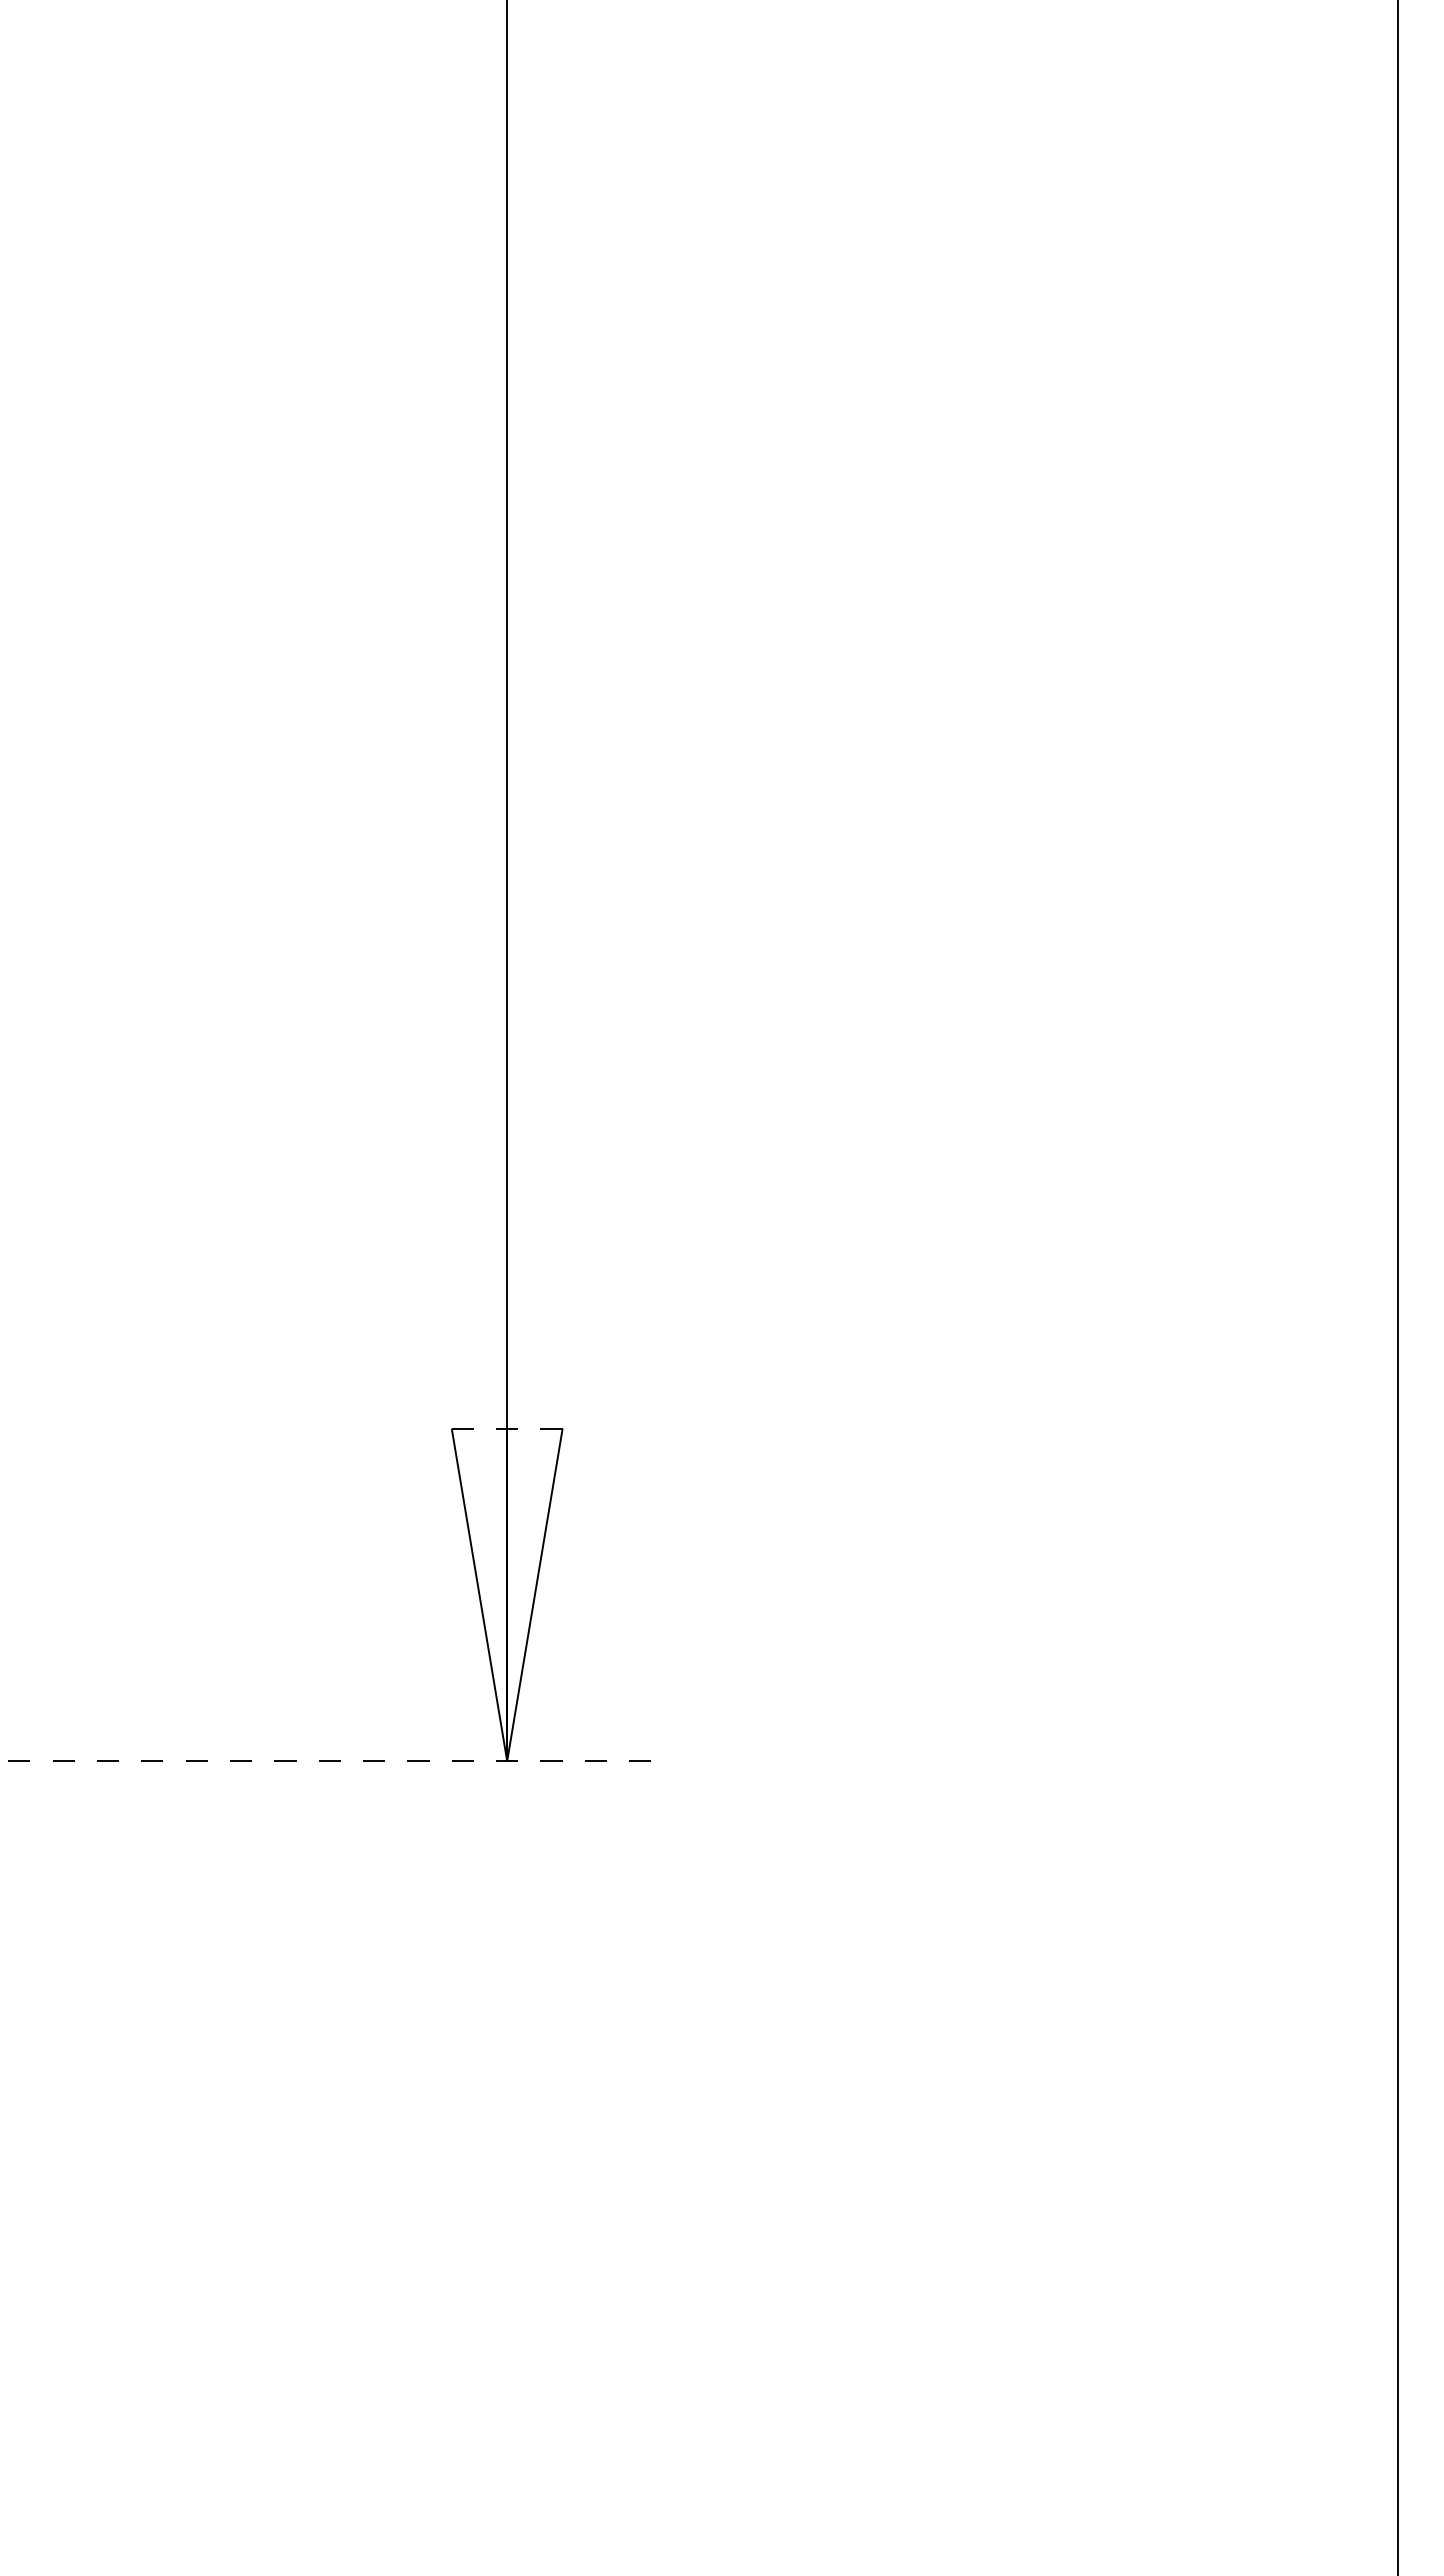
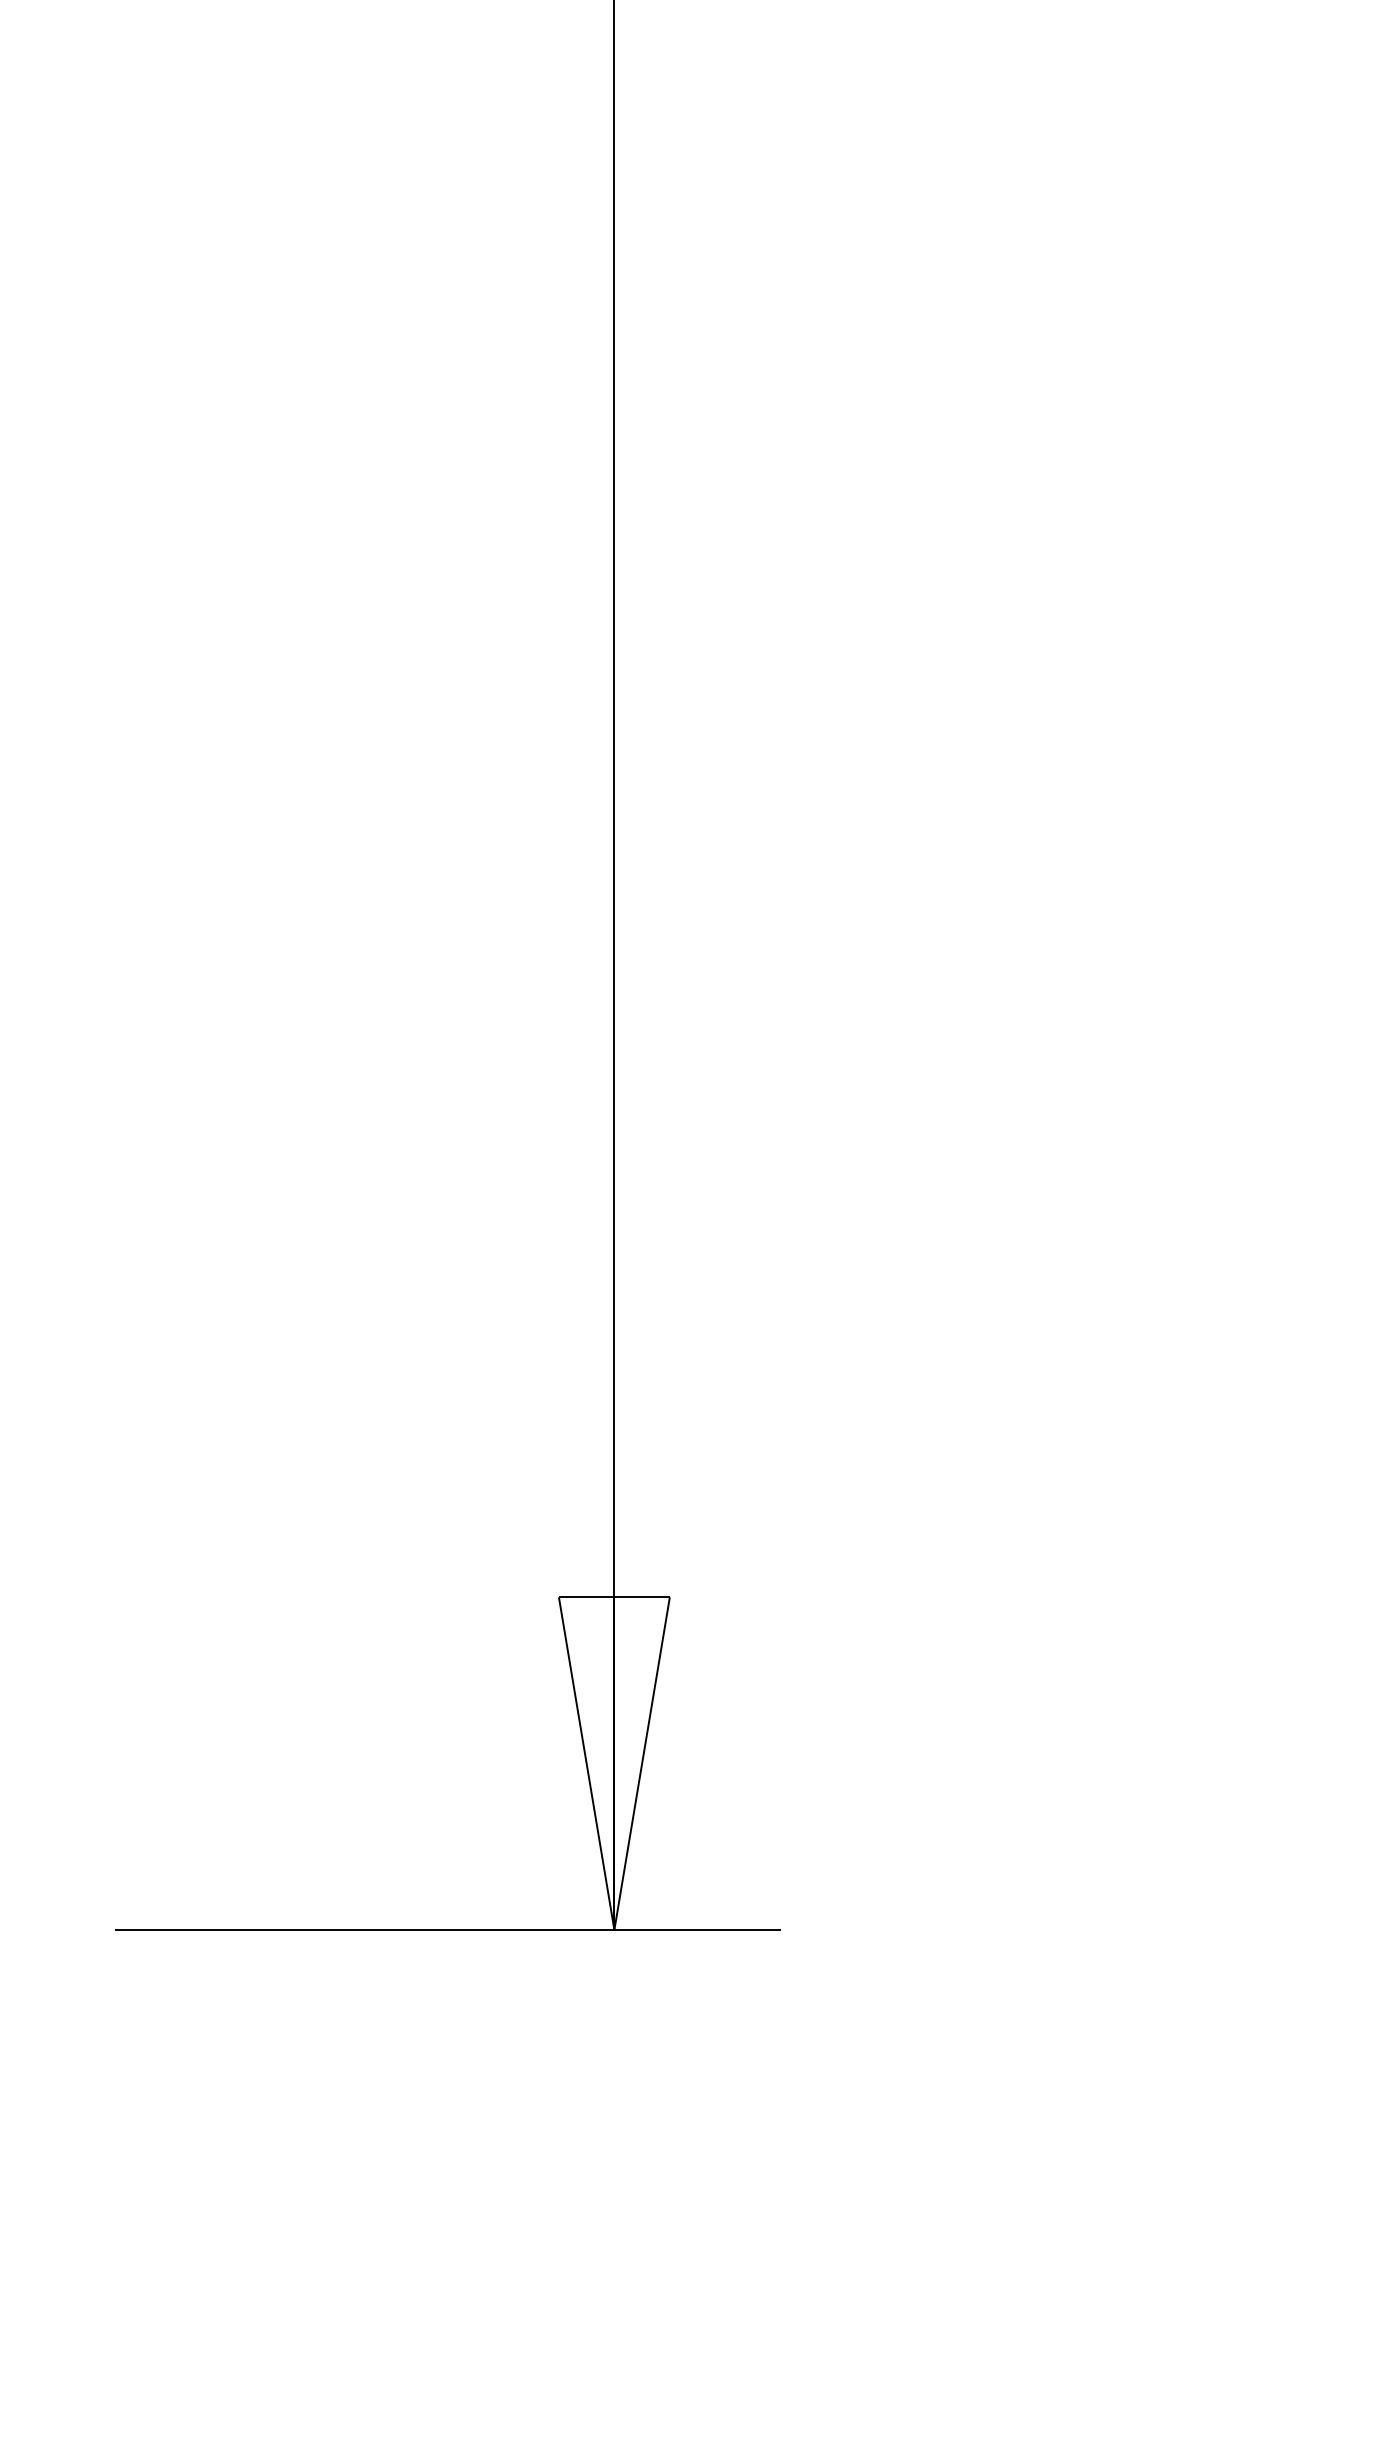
line: (506, 1428) -> (613, 1597), dashed -> solid
line: (340, 1761) -> (447, 1930), dashed -> solid

